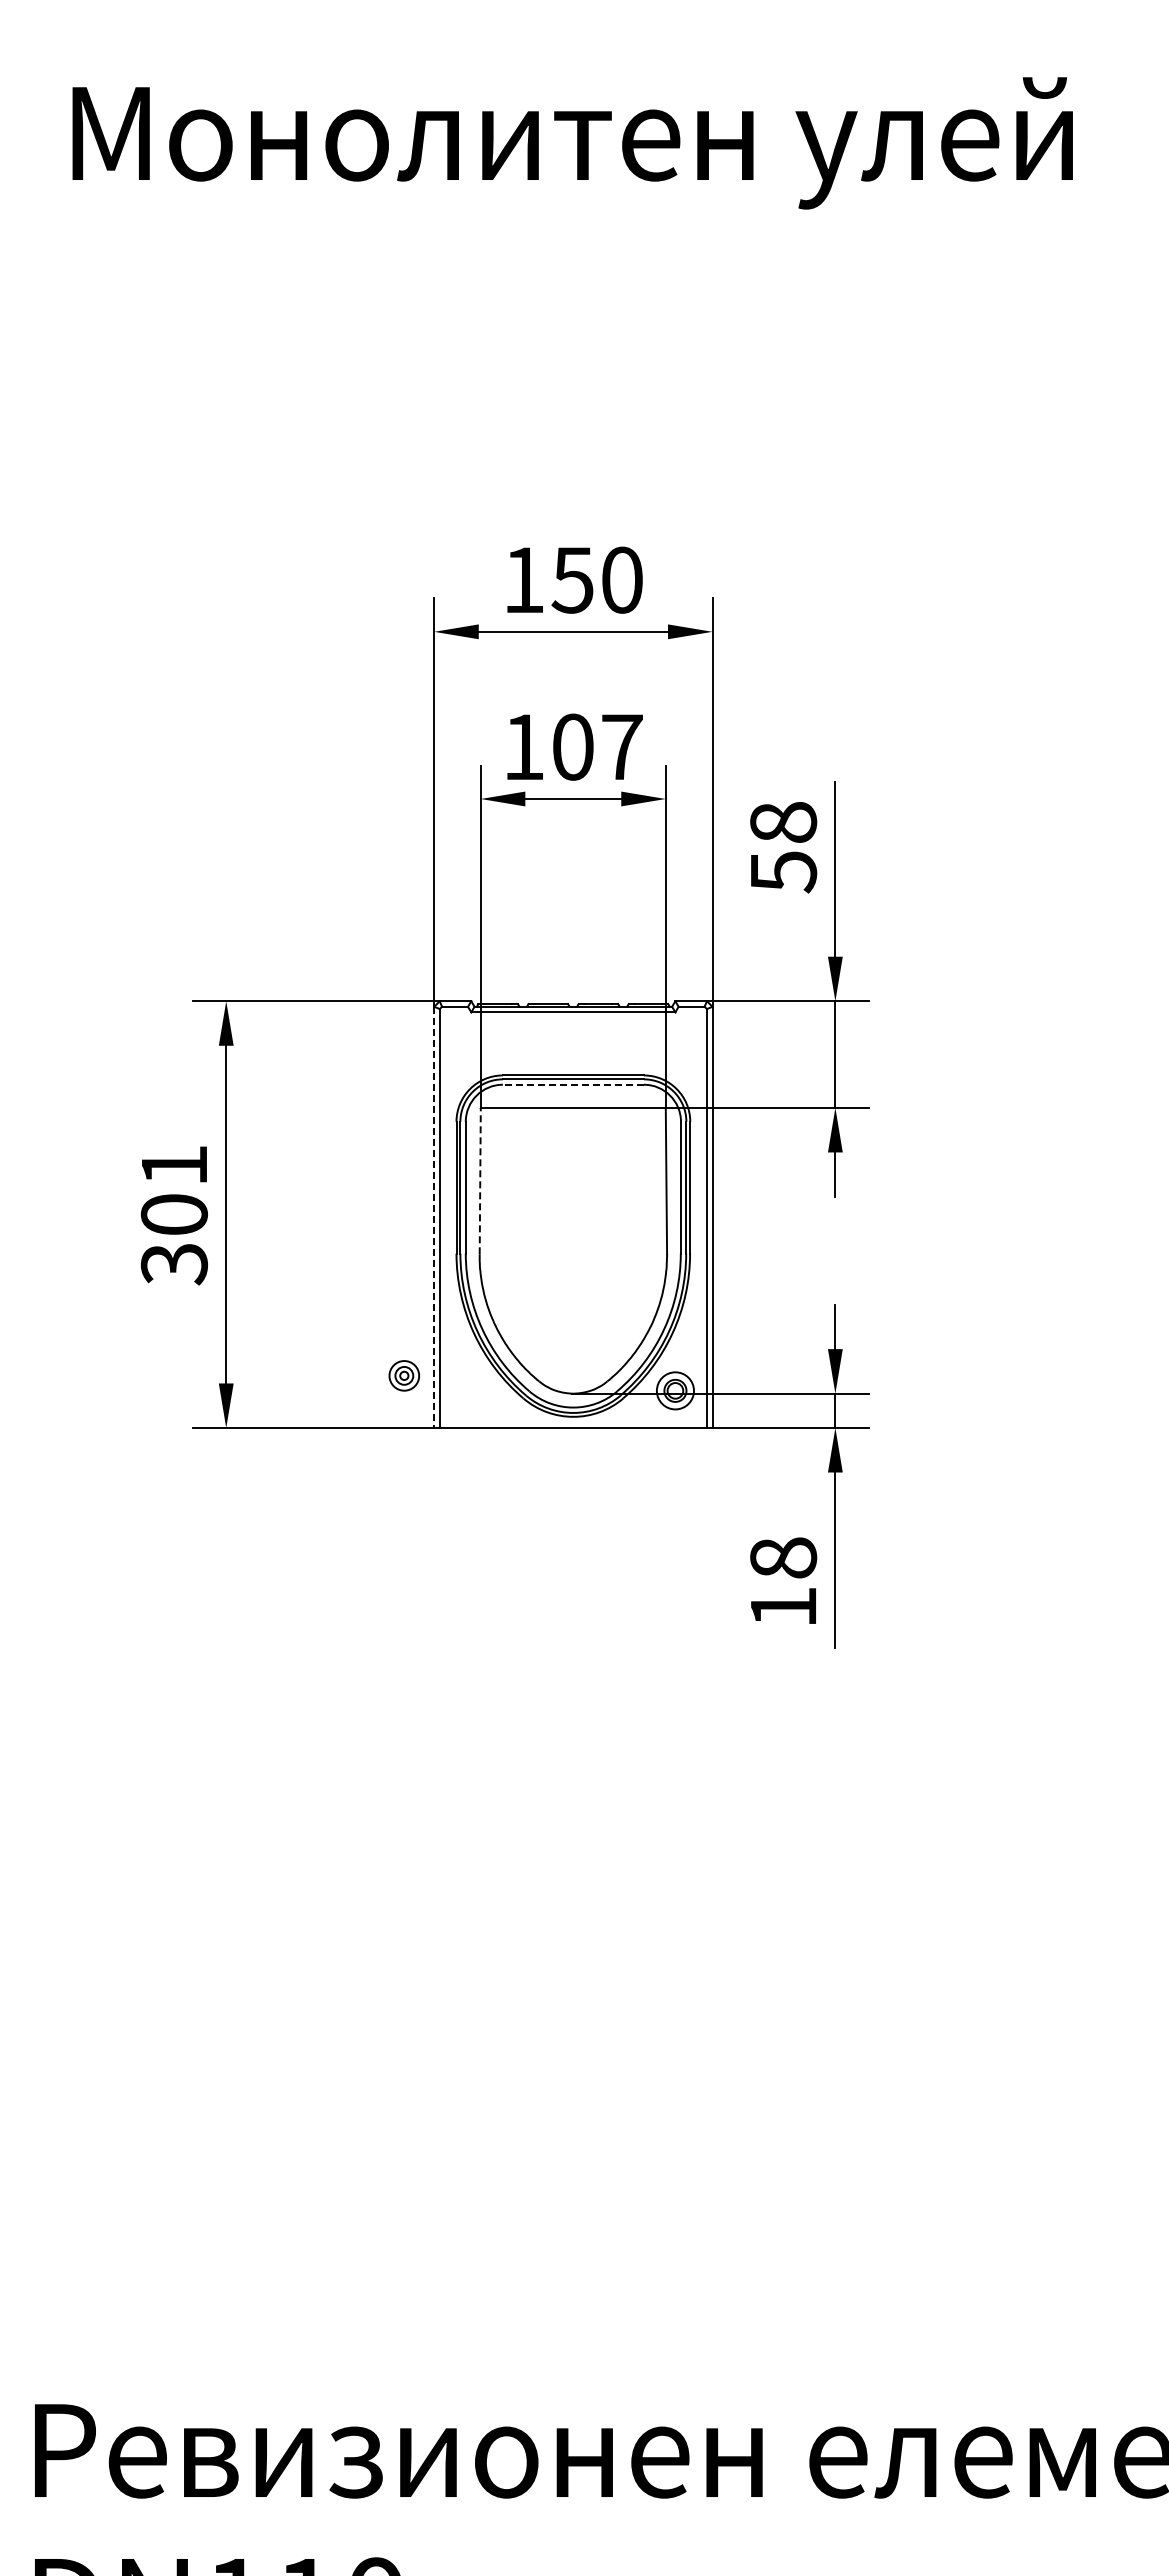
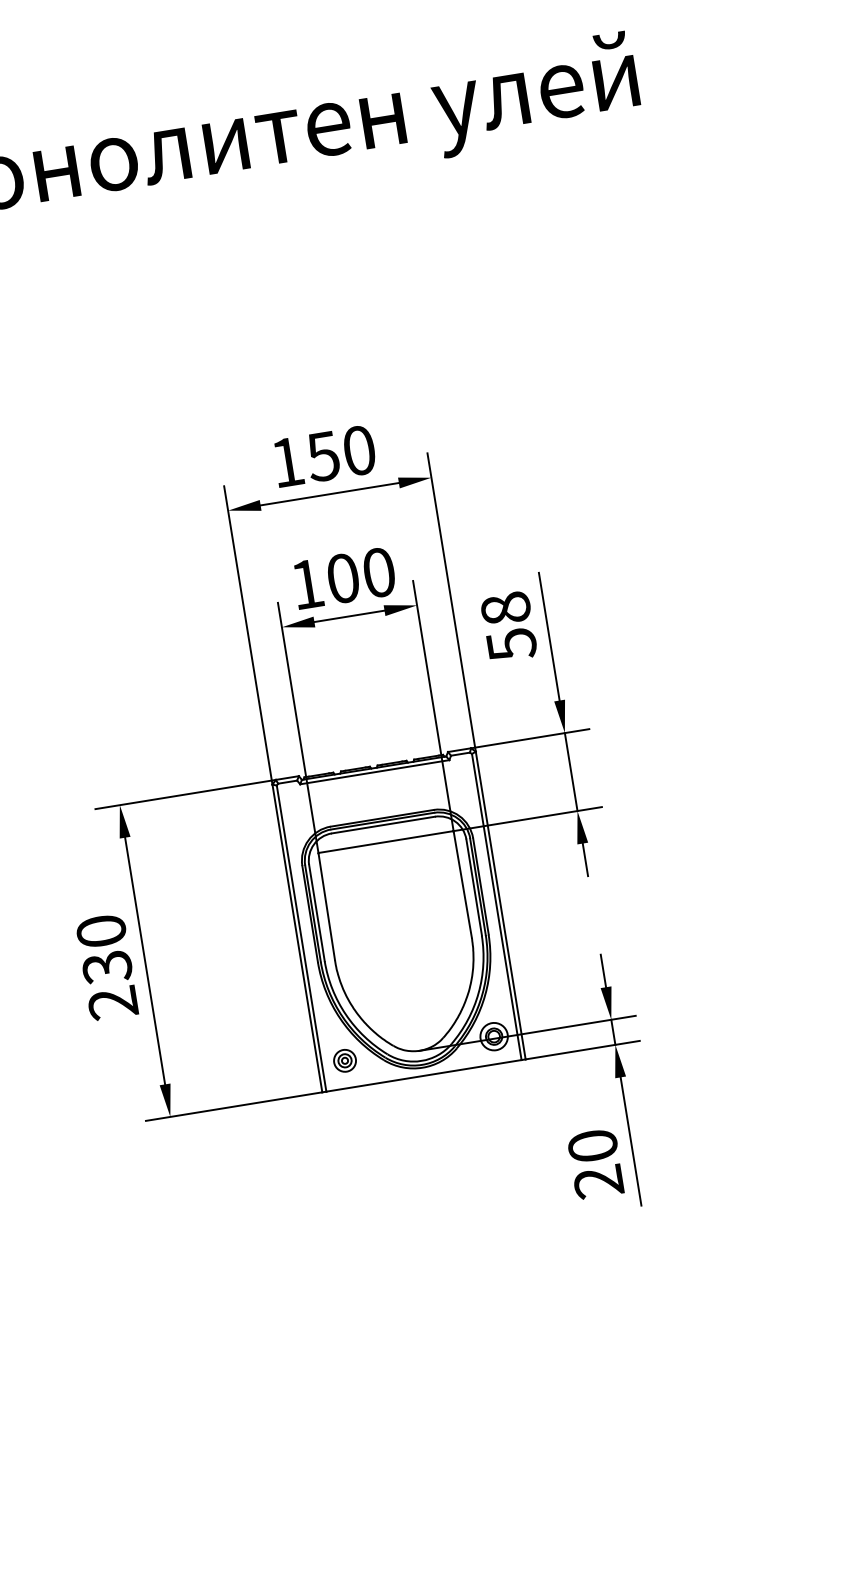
text: (622, 746) -> (379, 572), 107 -> 100
line: (573, 1084) -> (383, 824), dashed -> solid
line: (480, 1181) -> (326, 906), dashed -> solid
text: (174, 1215) -> (107, 967), 301 -> 230
line: (434, 1217) -> (297, 938), dashed -> solid
part: (404, 1375) -> (345, 1060), moved
text: (783, 1582) -> (595, 1163), 18 -> 20

